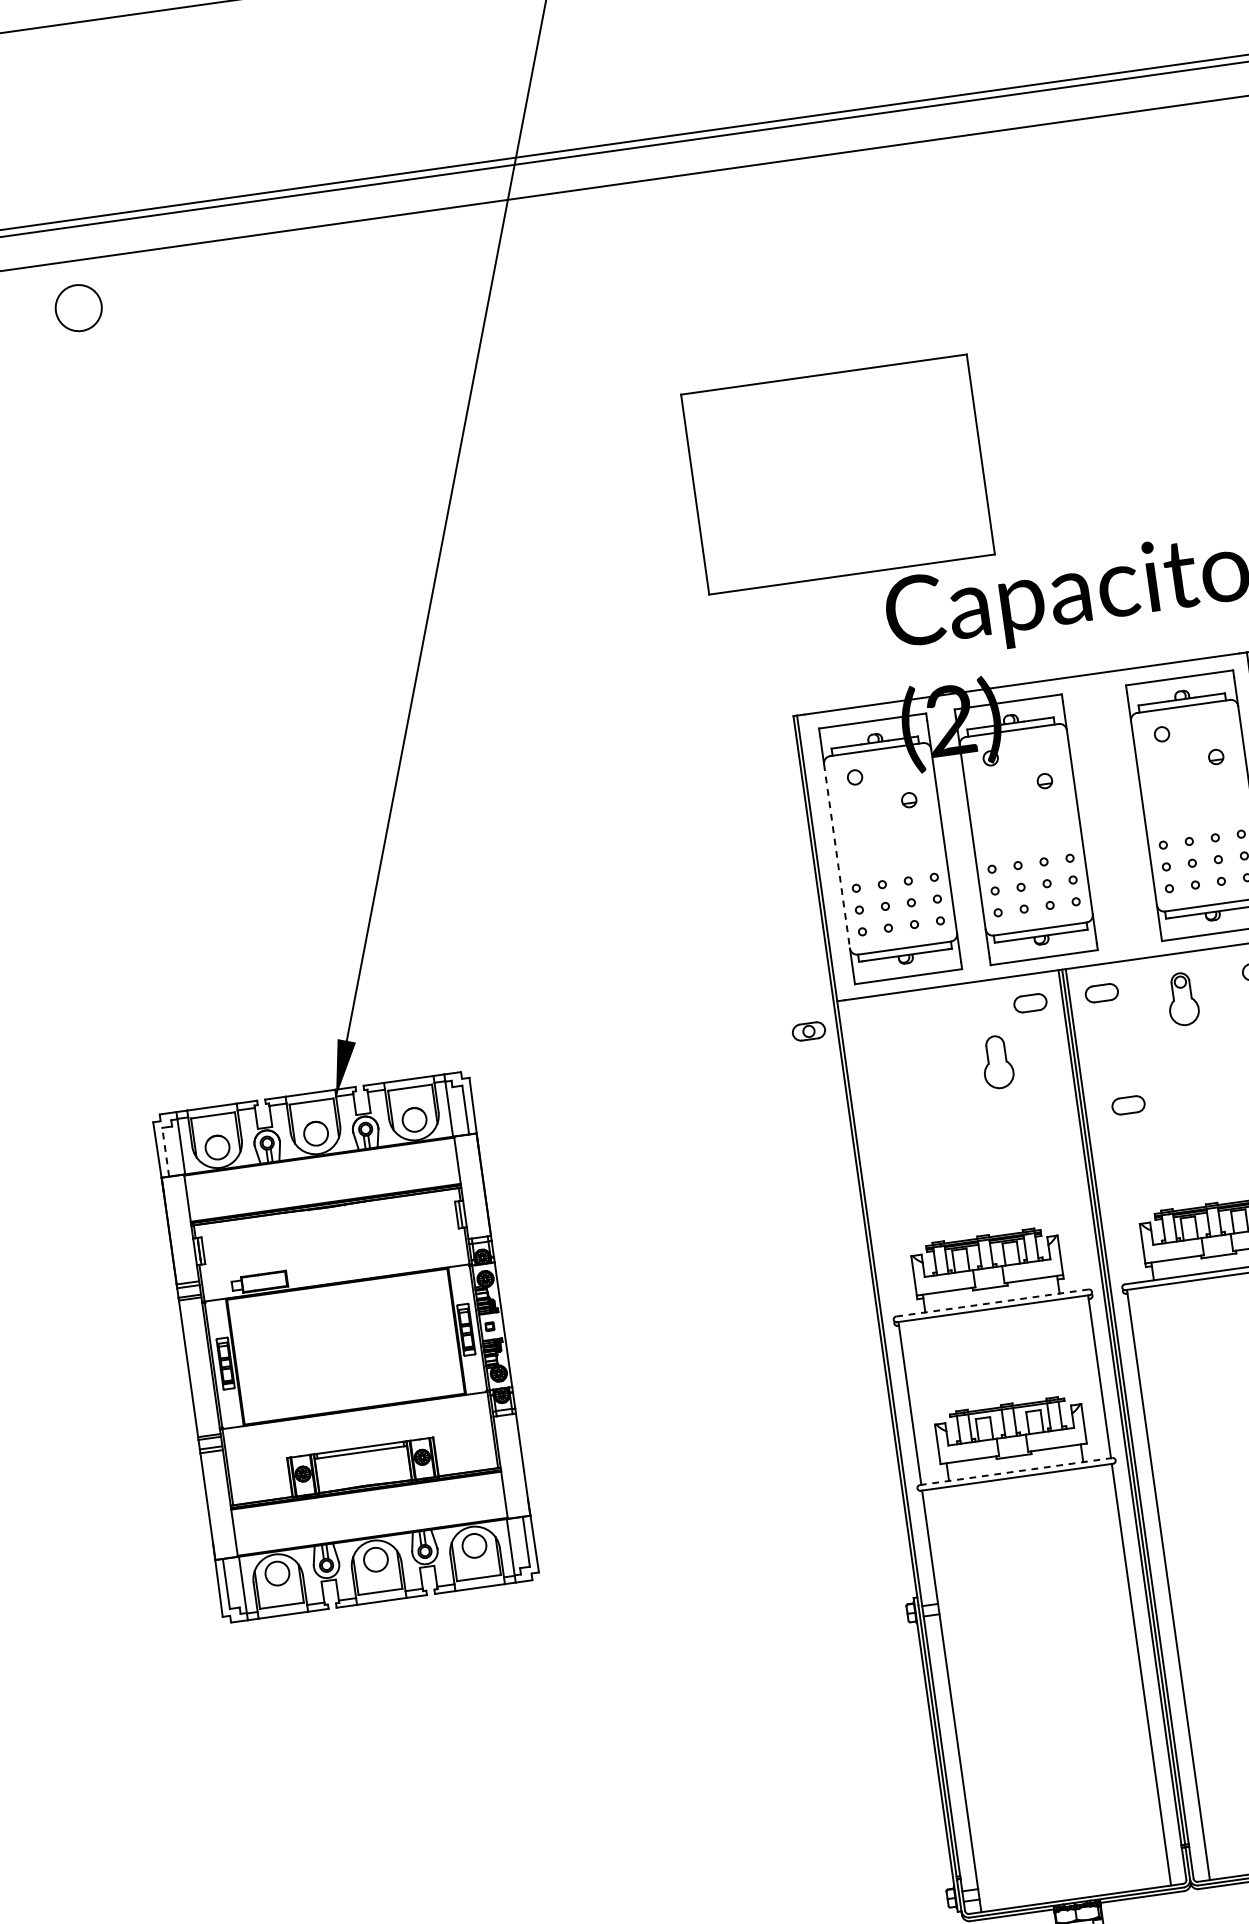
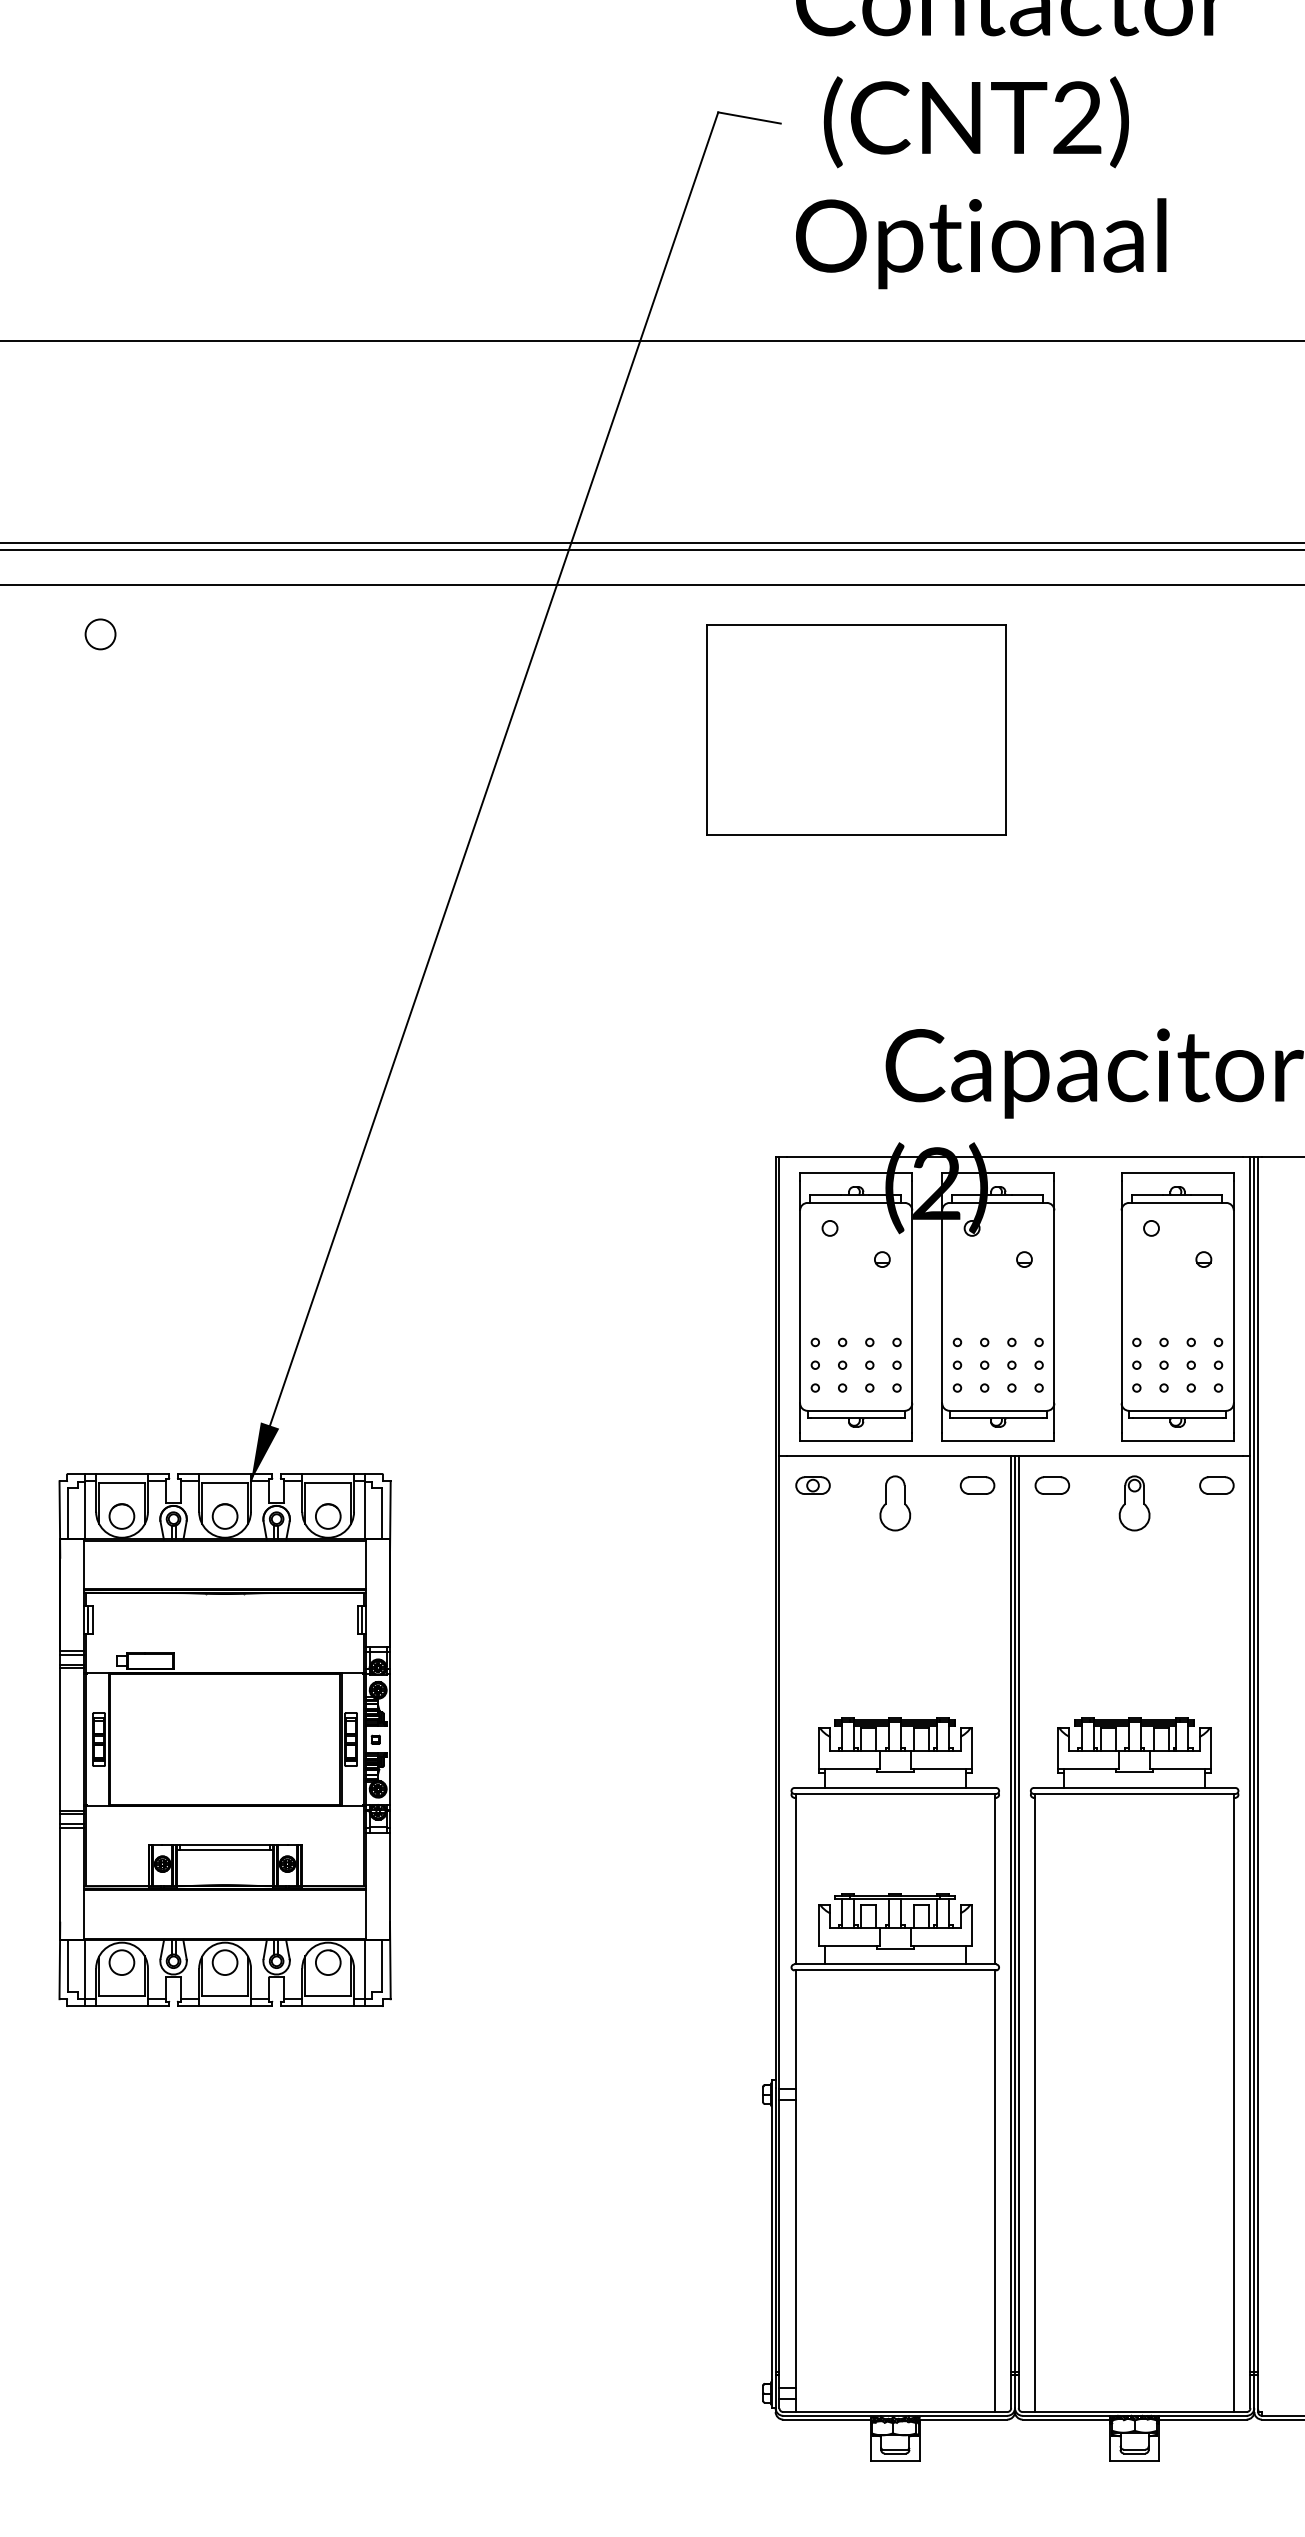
circle: (78, 308) -> (100, 634), size x0.62
part: (838, 474) -> (856, 729), moved
line: (837, 856) -> (800, 1307), dashed -> solid
part: (808, 1031) -> (812, 1485), moved
part: (997, 1062) -> (895, 1503), moved
part: (1128, 1105) -> (1063, 1604), removed
line: (166, 1151) -> (68, 1513), dashed -> solid
line: (992, 1302) -> (895, 1787), dashed -> solid
line: (1016, 1471) -> (895, 1964), dashed -> solid

